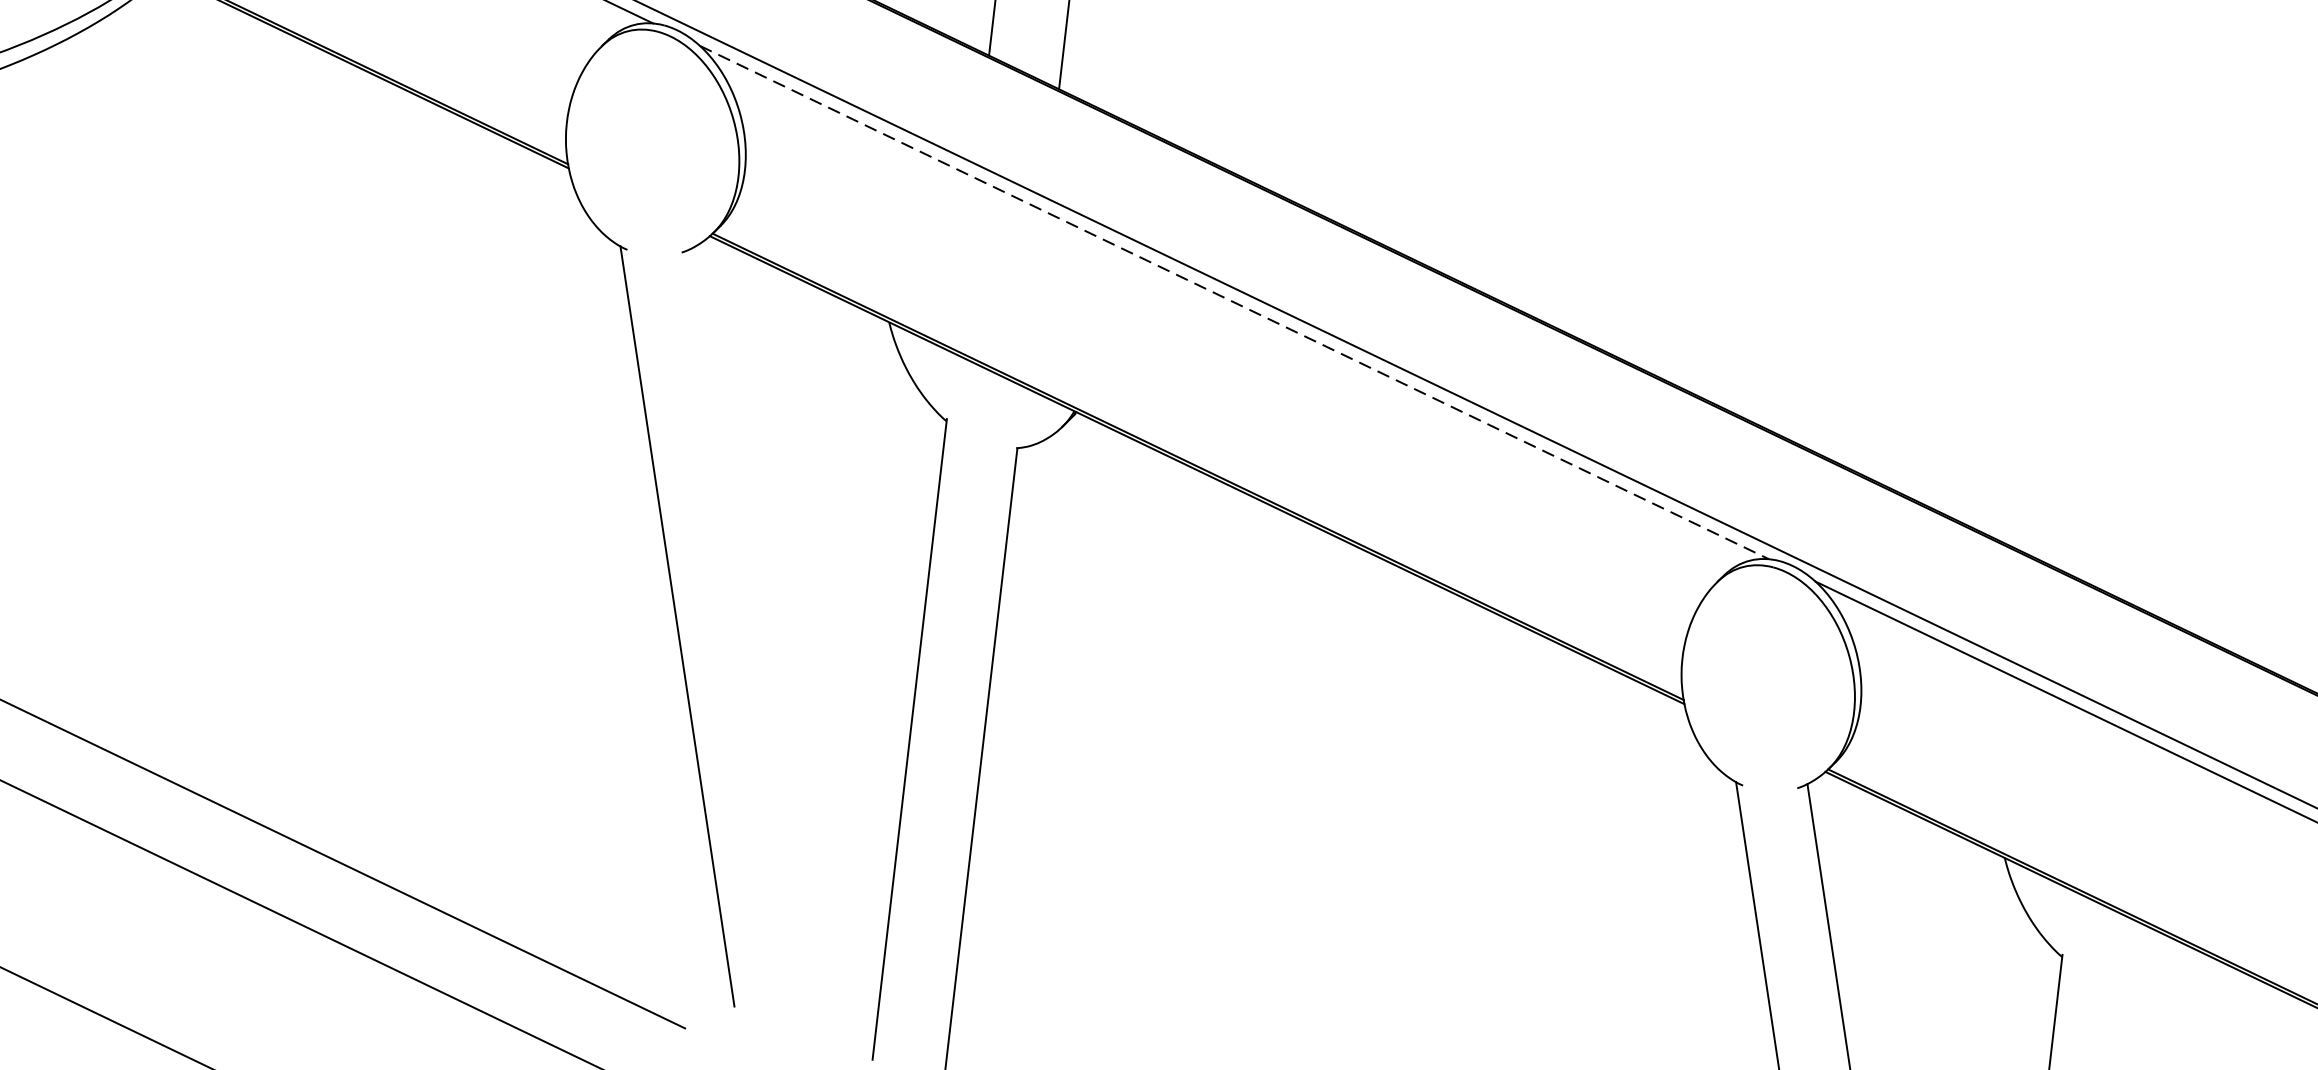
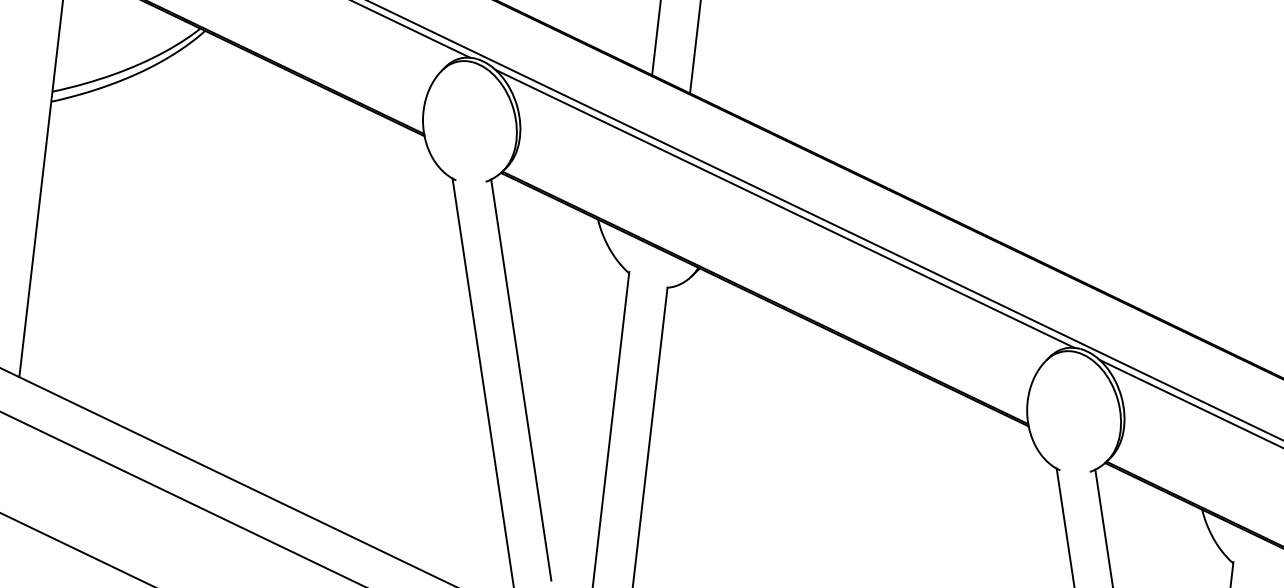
line: (1235, 303) -> (785, 209), dashed -> solid
line: (747, 617) -> (521, 379), added

